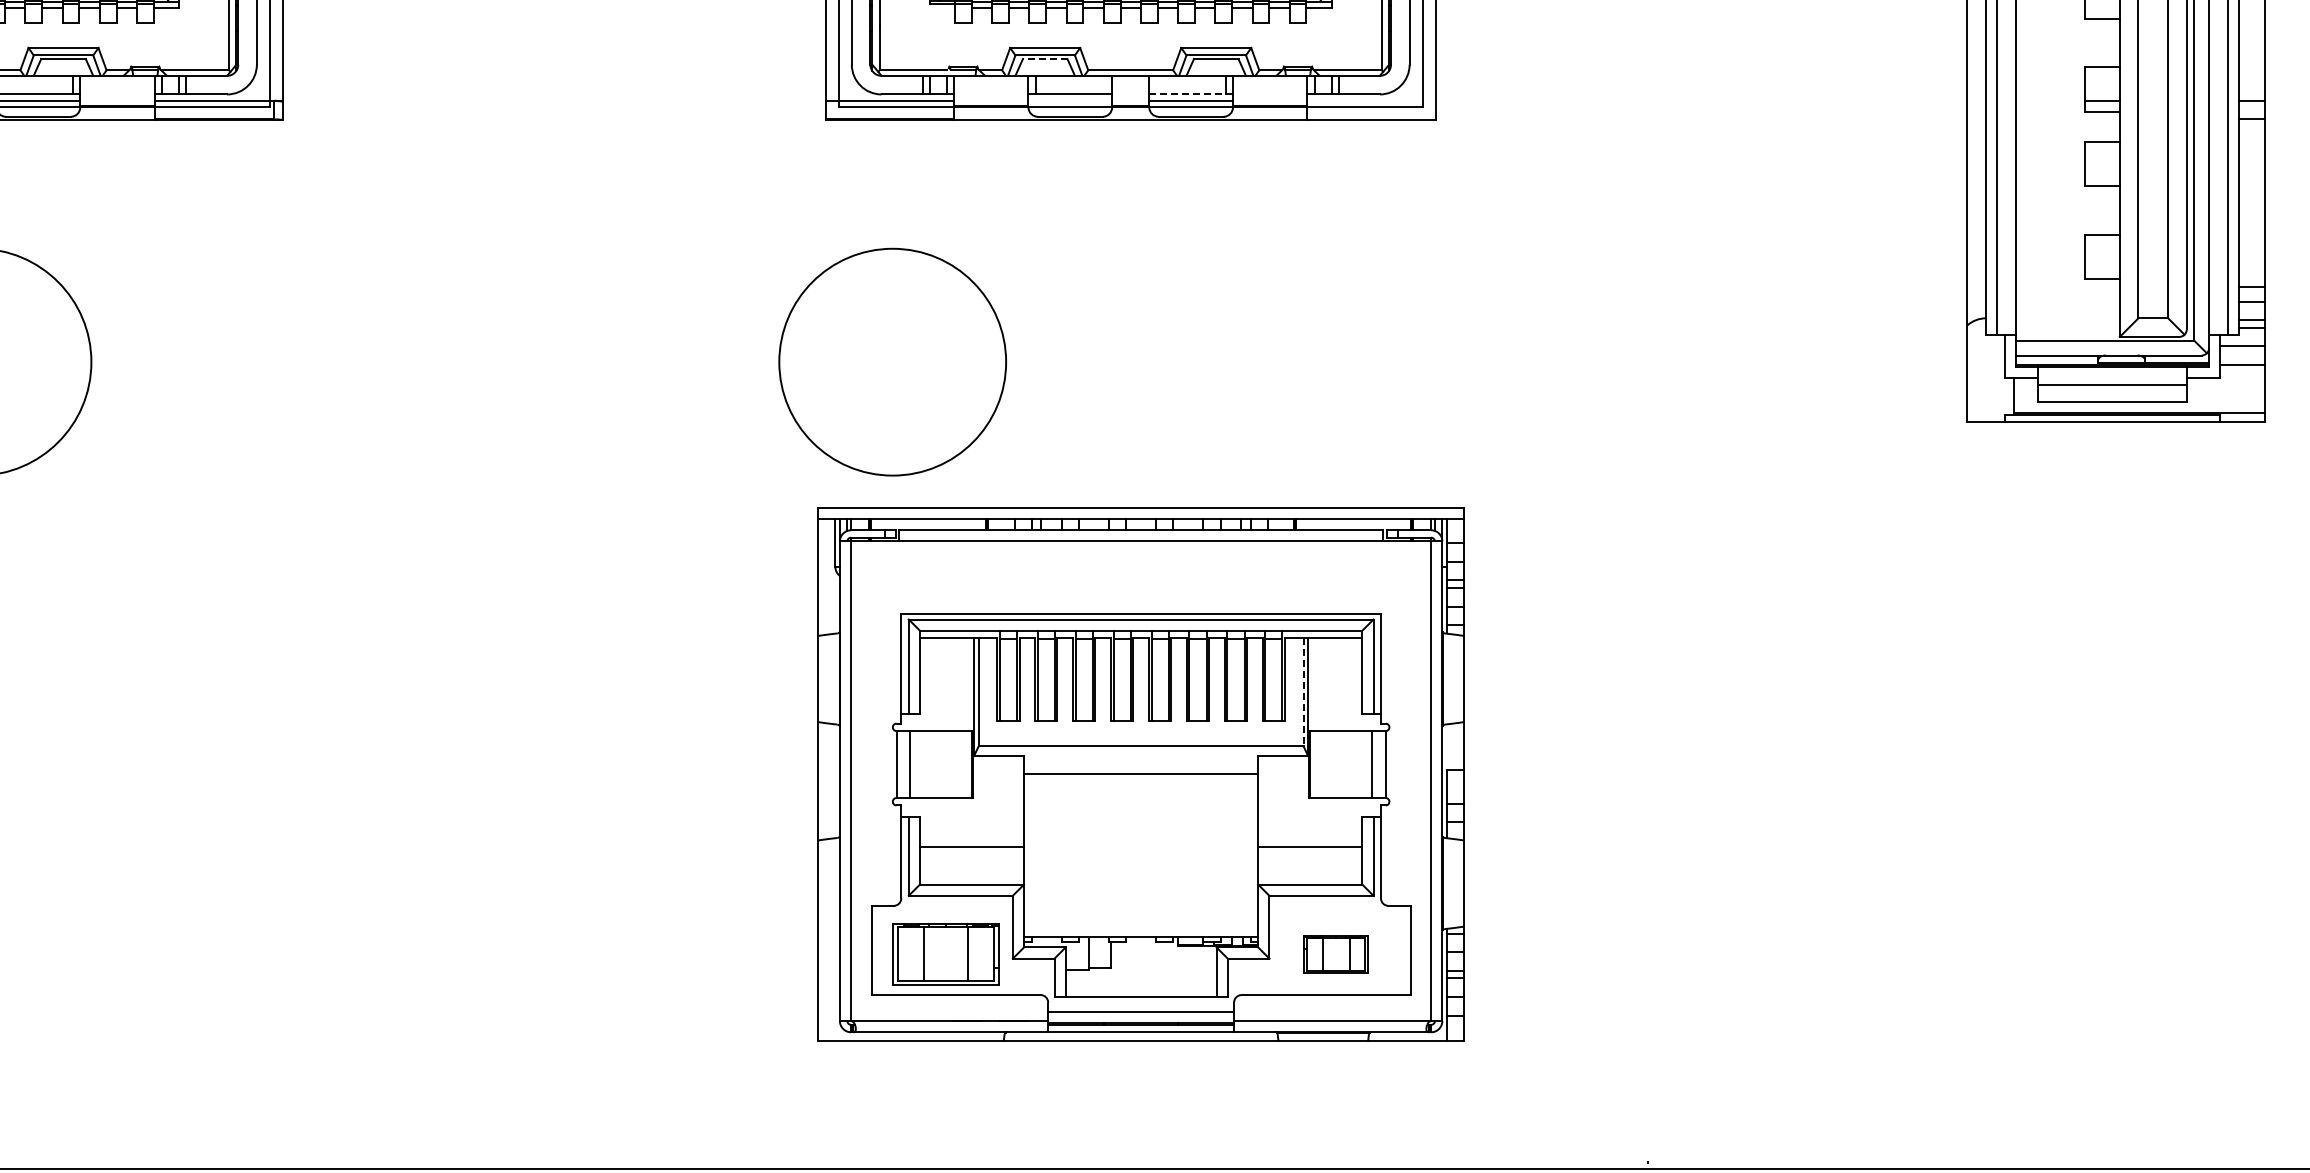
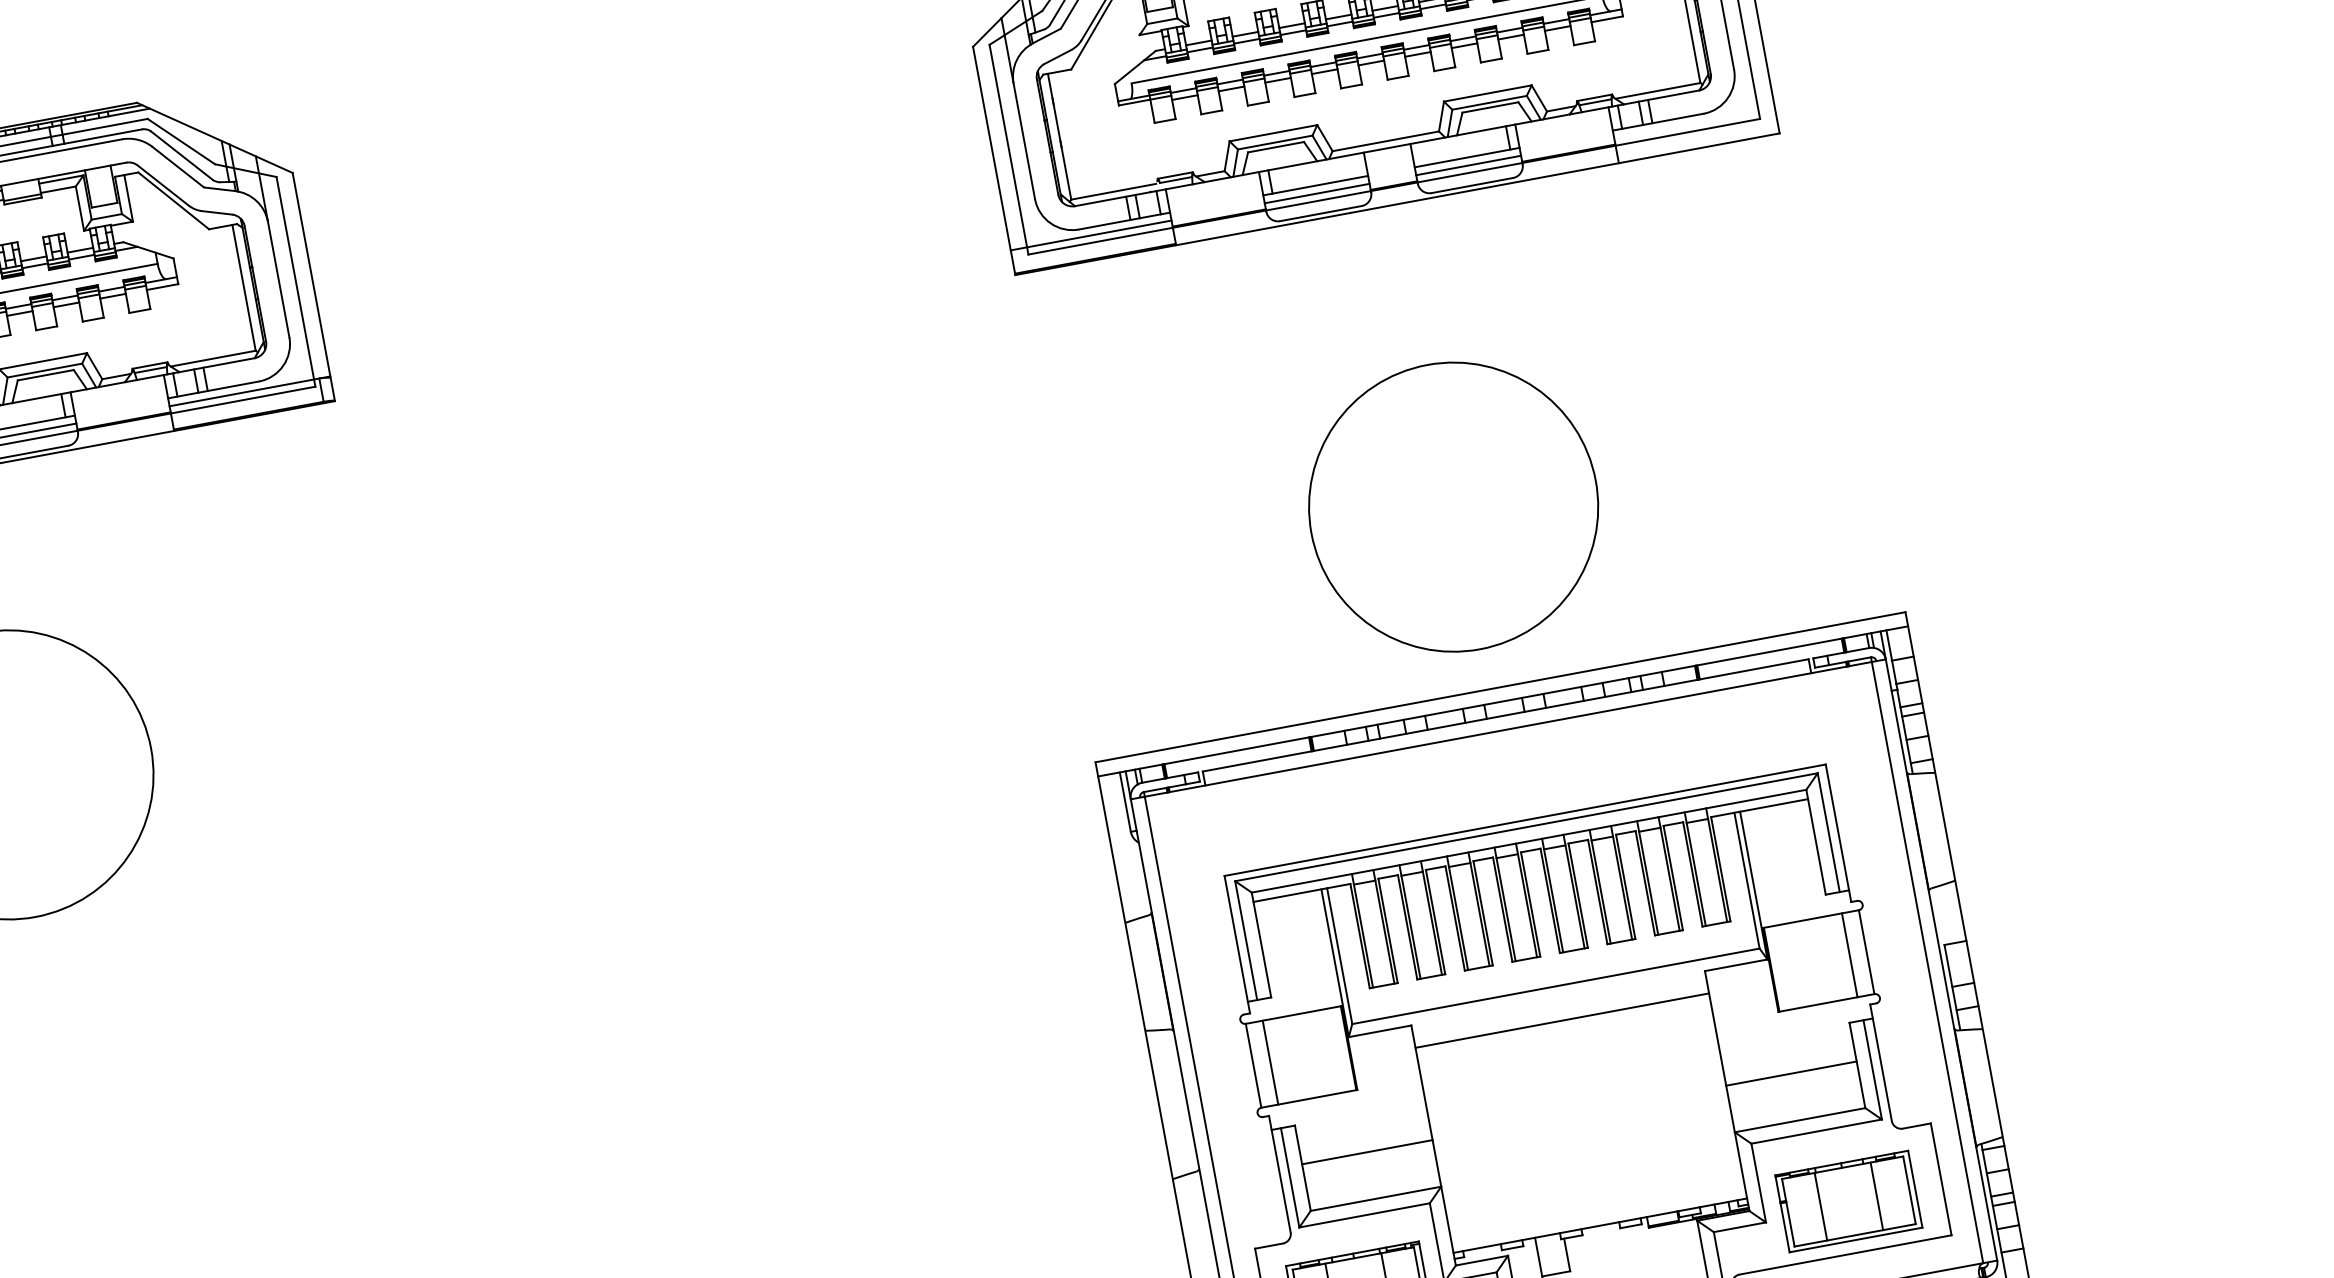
line: (1044, 59) -> (1275, 147), dashed -> solid
line: (1191, 94) -> (1467, 157), dashed -> solid
line: (1070, 100) -> (1317, 193), added
circle: (892, 361) -> (1453, 506), moved
line: (1303, 692) -> (1746, 880), dashed -> solid
part: (1335, 954) -> (1847, 1201), size x1.67

